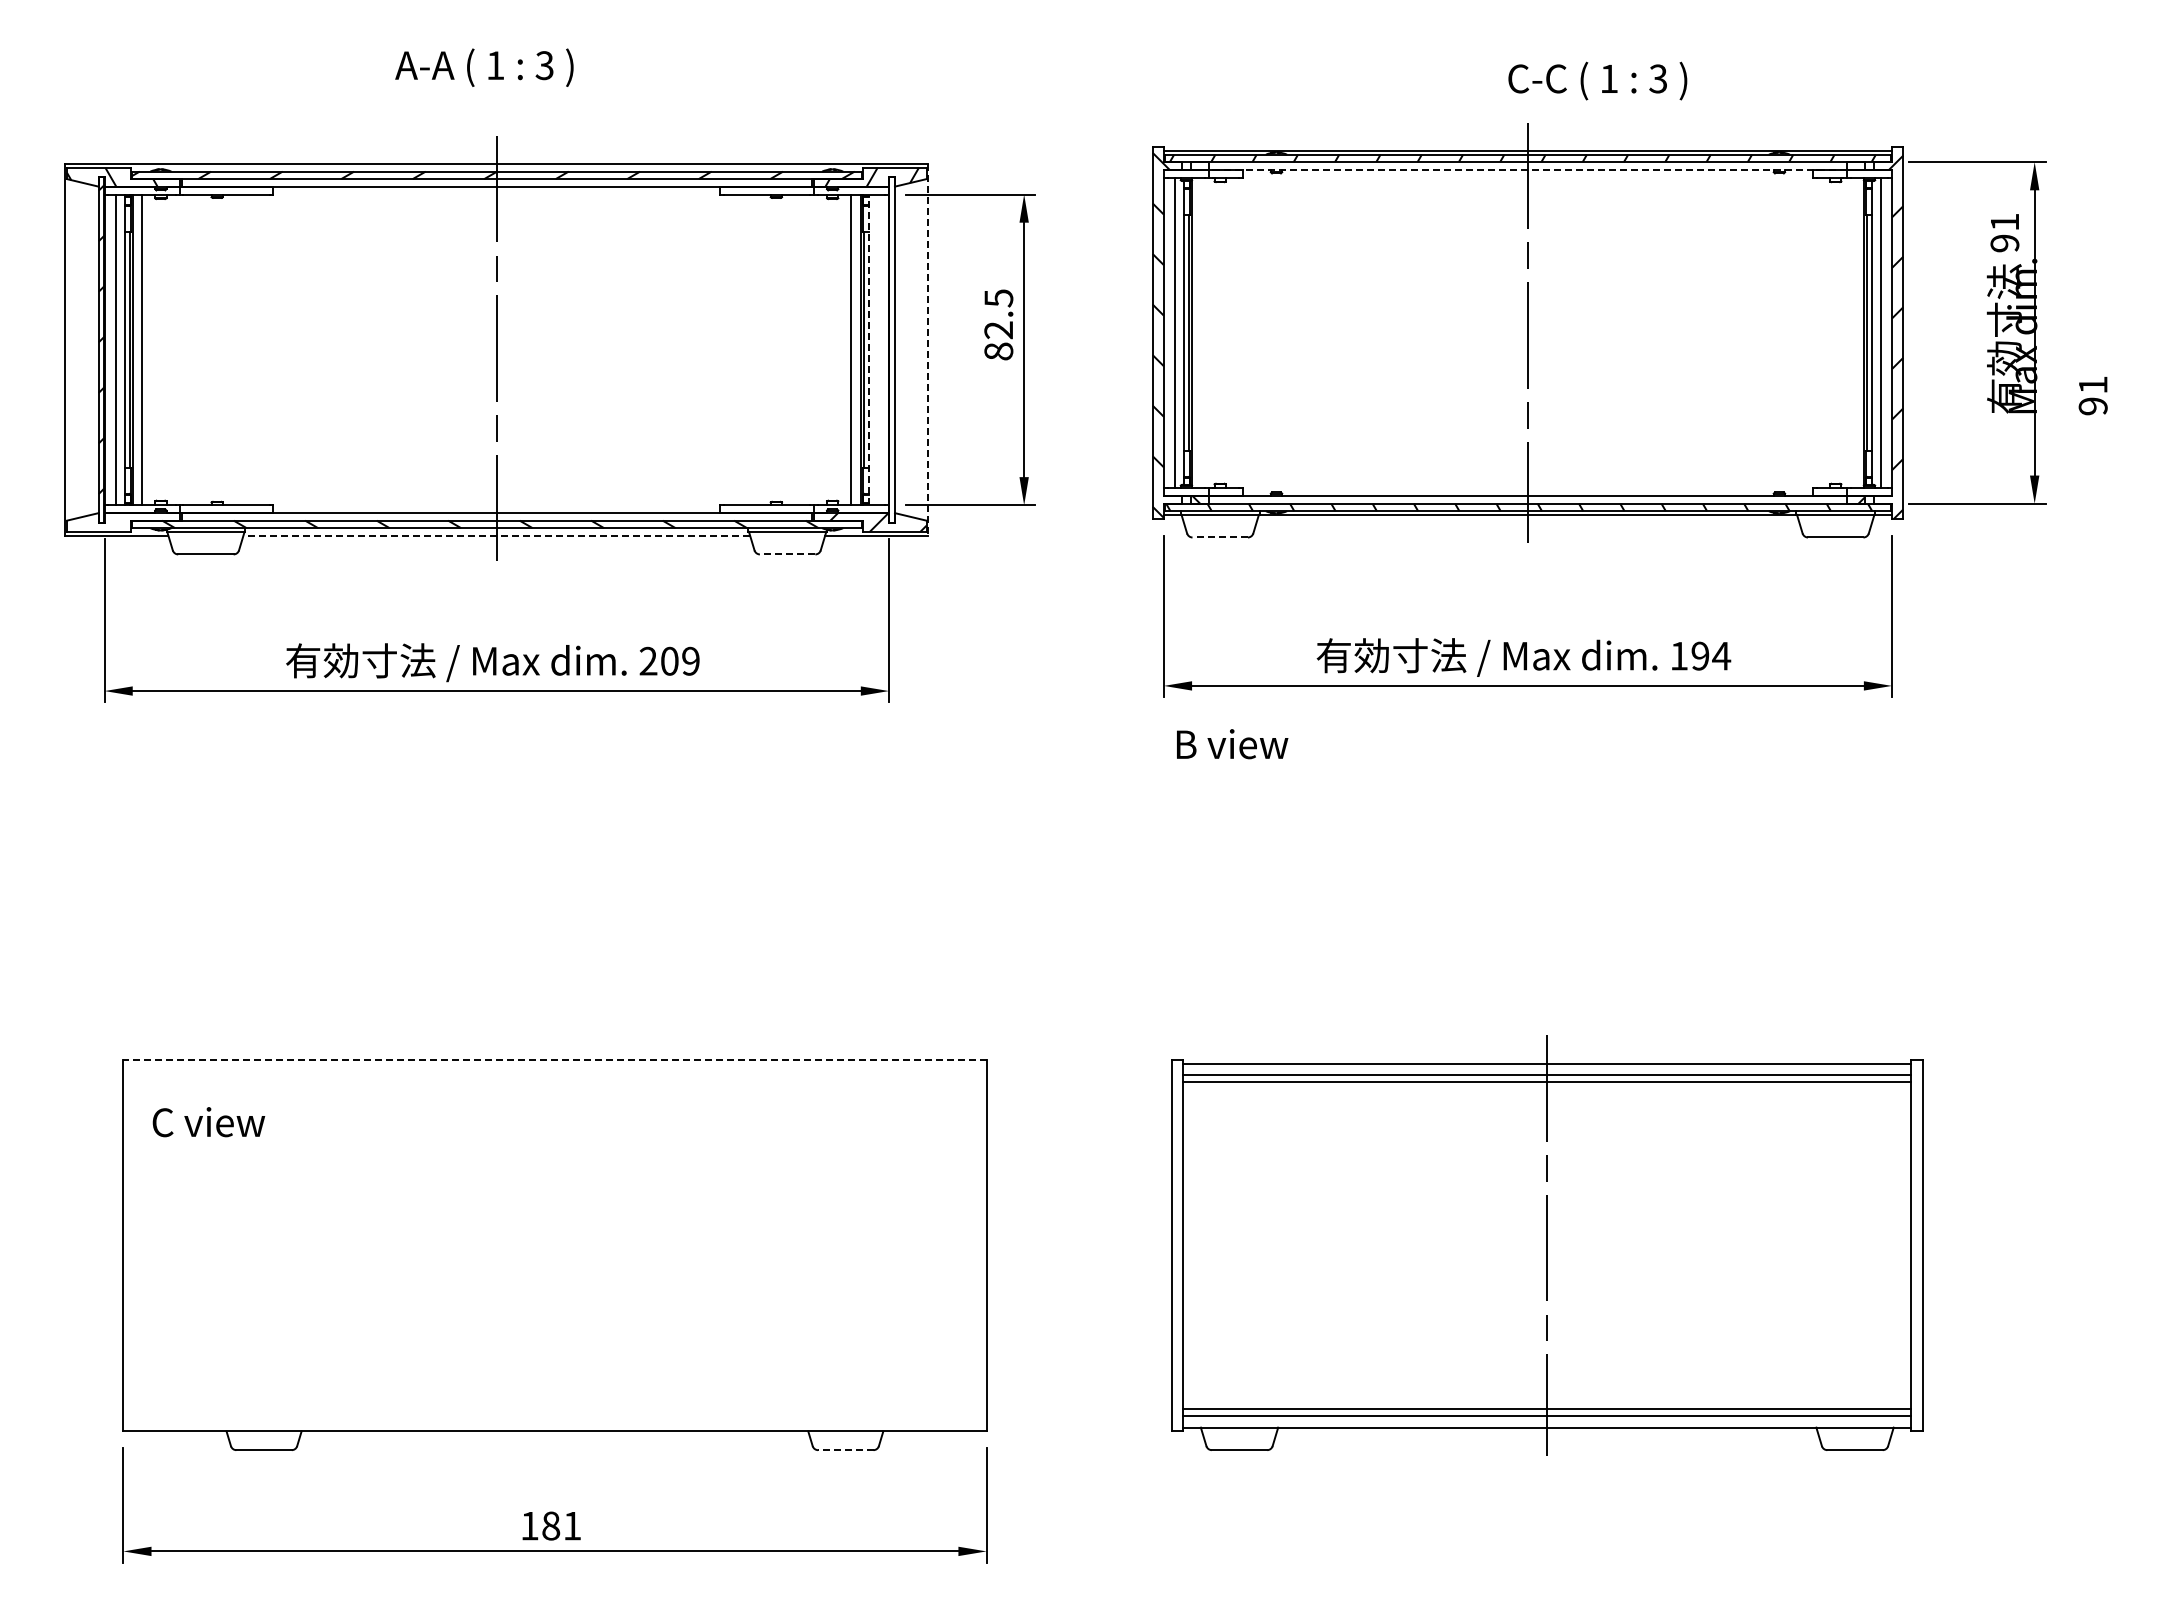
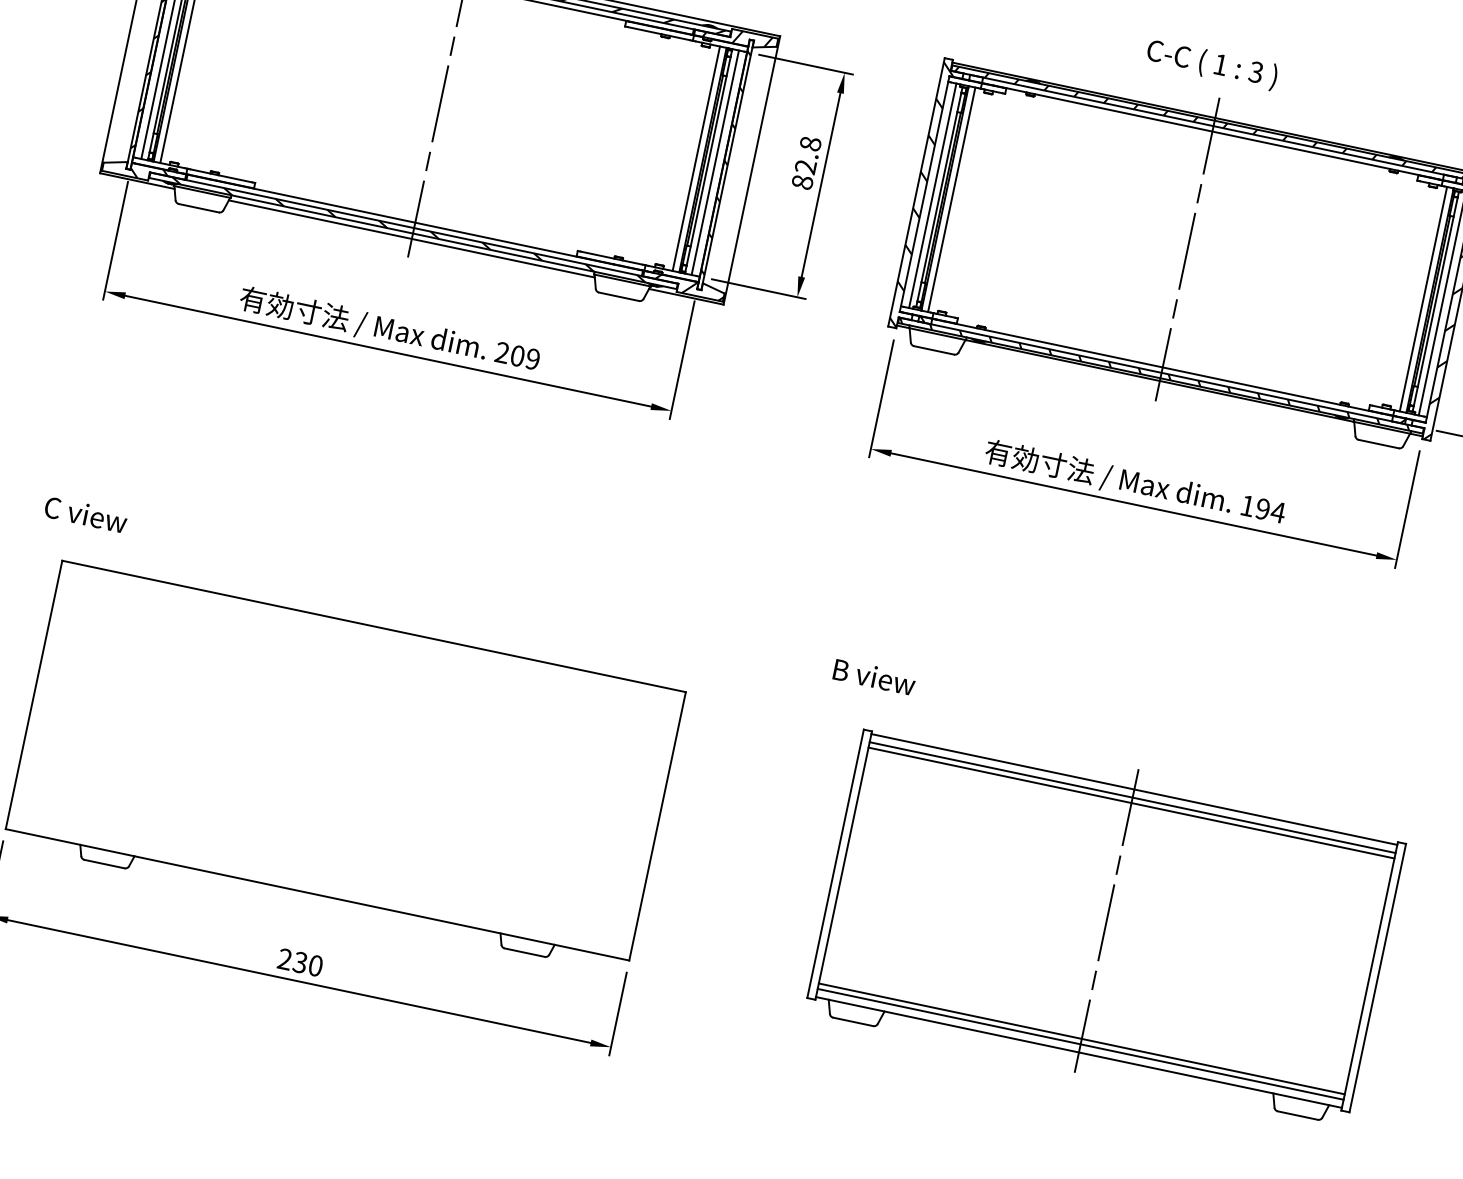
text: (1597, 80) -> (1211, 64), moved
line: (1527, 169) -> (1212, 131), dashed -> solid
text: (998, 298) -> (810, 144), 82.5 -> 82.8
line: (1201, 332) -> (951, 199), added
line: (1854, 332) -> (1423, 298), added
hatch: (891, 346) -> (725, 162), added
line: (868, 349) -> (708, 161), dashed -> solid
line: (877, 349) -> (715, 162), added
line: (928, 349) -> (752, 170), dashed -> solid
hatch: (126, 522) -> (146, 173), added
line: (496, 535) -> (411, 238), dashed -> solid
line: (1220, 537) -> (934, 350), dashed -> solid
line: (787, 554) -> (618, 296), dashed -> solid
text: (1232, 744) -> (874, 677), moved
line: (554, 1059) -> (373, 626), dashed -> solid
text: (208, 1122) -> (85, 514), moved
part: (1547, 1245) -> (1106, 920), moved
line: (845, 1450) -> (524, 952), dashed -> solid
text: (551, 1525) -> (300, 962), 181 -> 230

